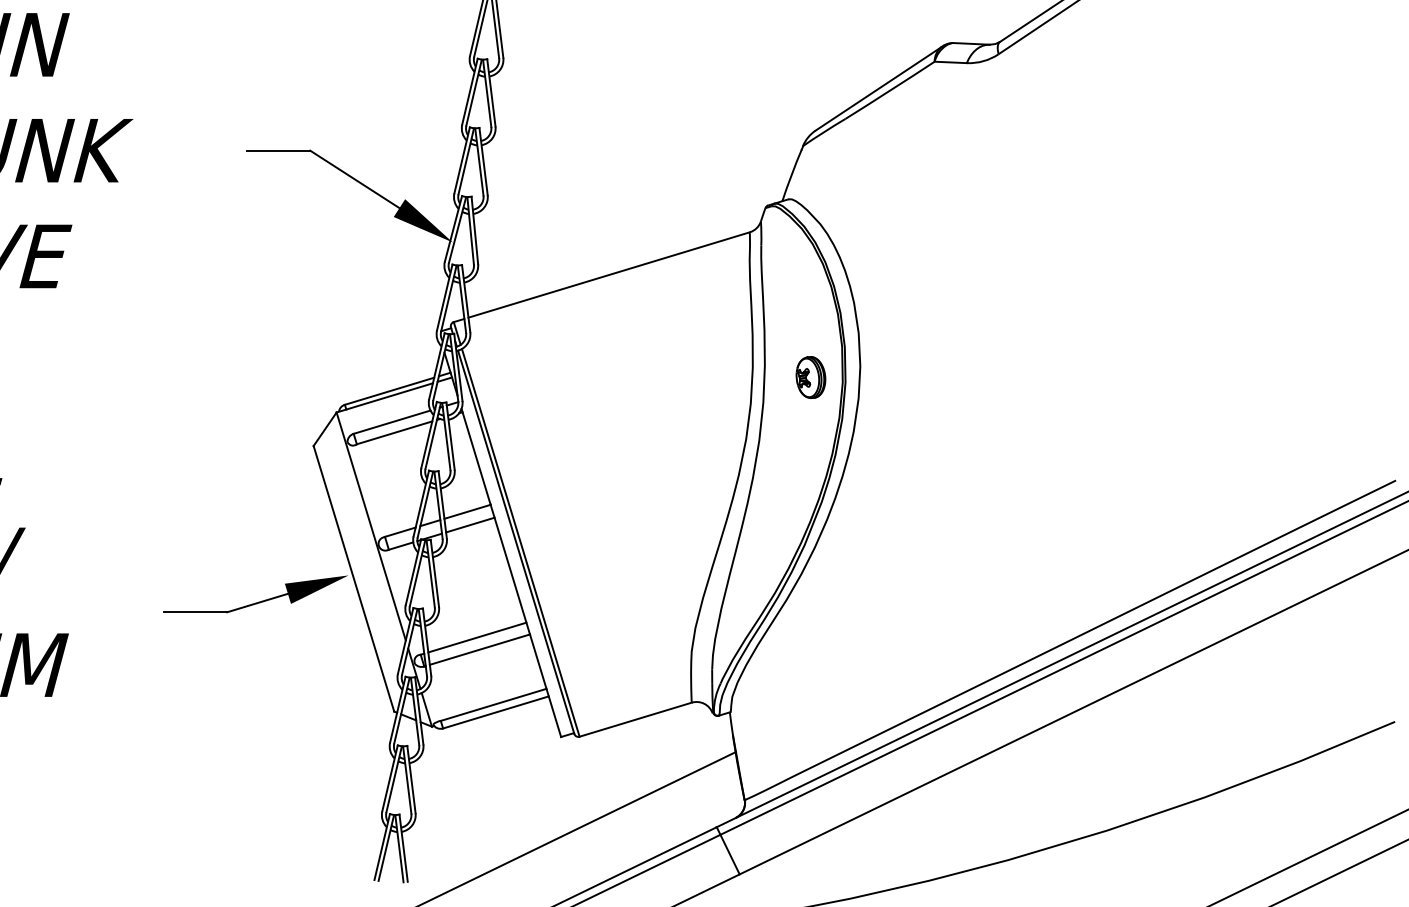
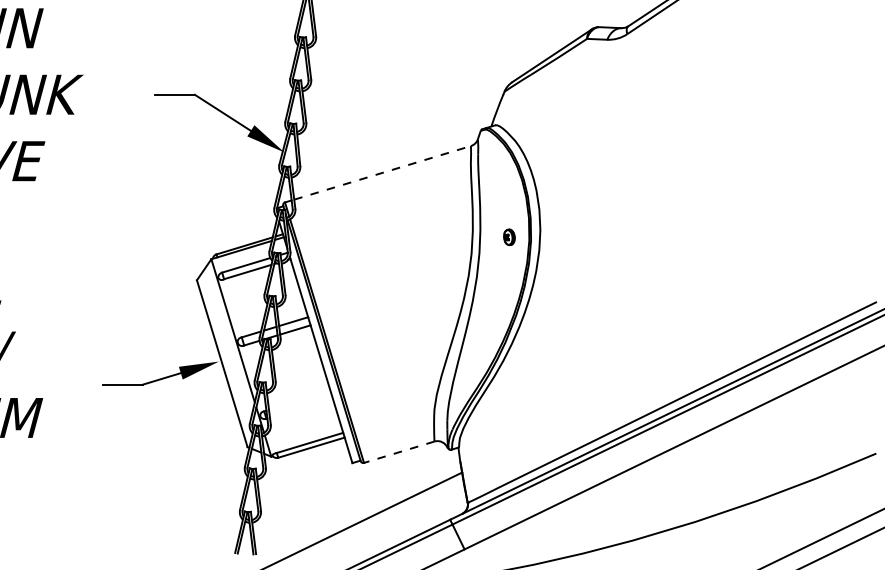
line: (610, 274) -> (383, 172), solid -> dashed
part: (811, 377) -> (509, 237), size x0.6
line: (476, 637) -> (299, 400), removed
line: (478, 648) -> (300, 407), removed
line: (636, 720) -> (399, 452), solid -> dashed

